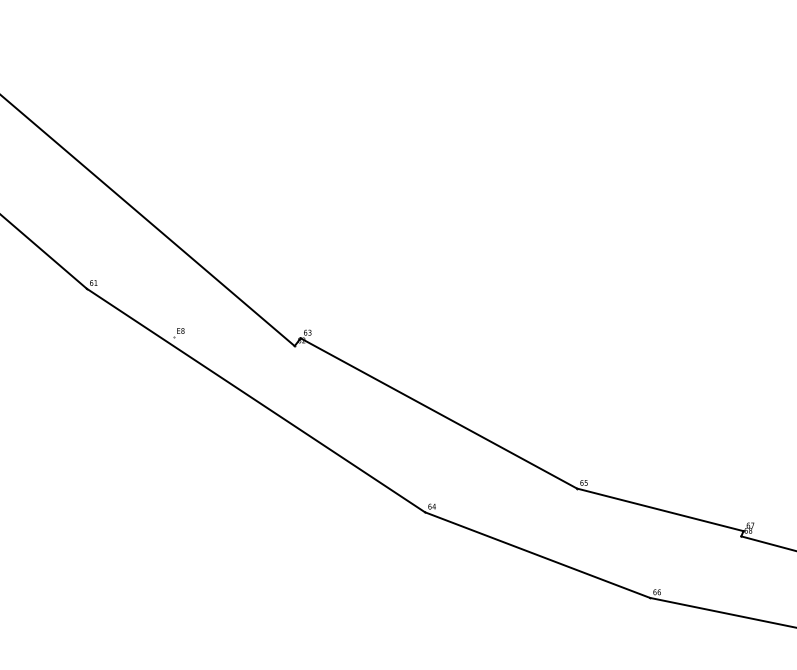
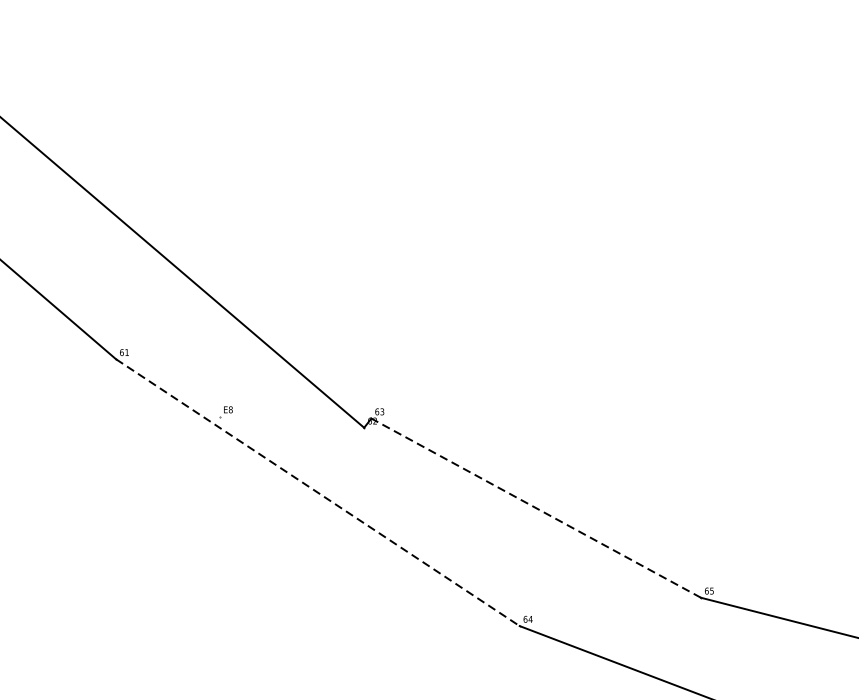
line: (255, 400) -> (317, 492), solid -> dashed
line: (438, 413) -> (535, 508), solid -> dashed

